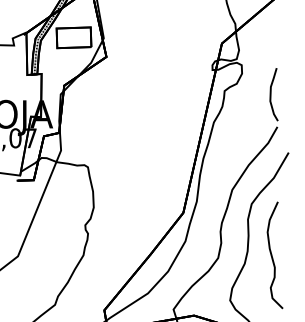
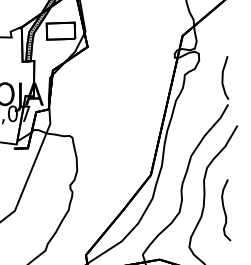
part: (275, 255) -> (226, 210), size x0.7

